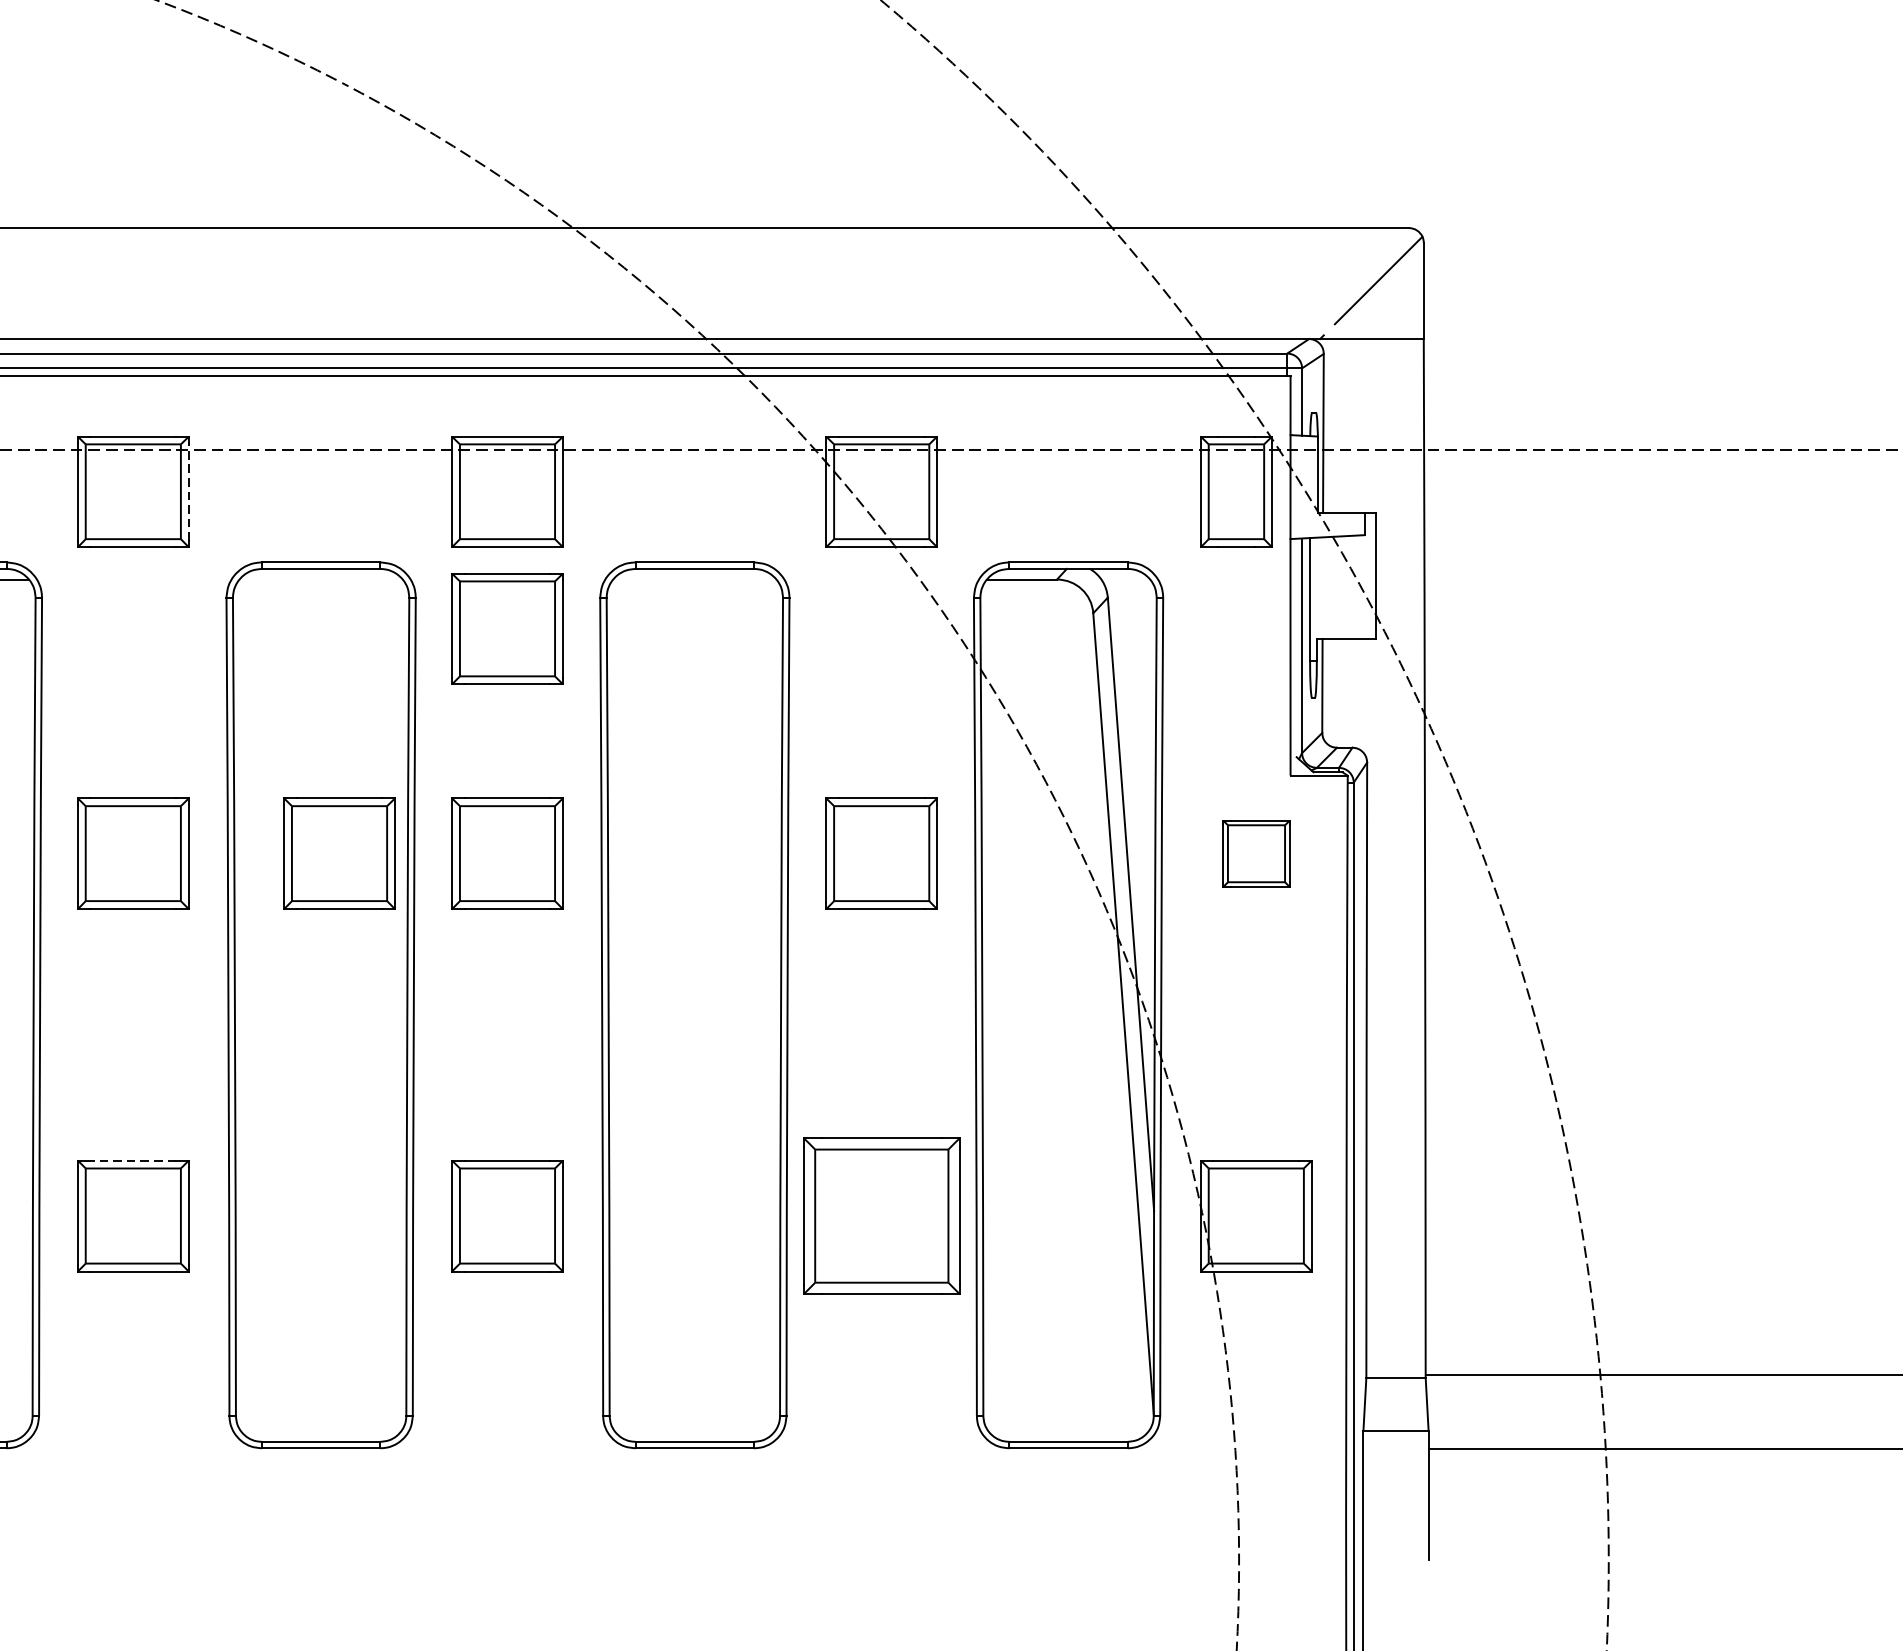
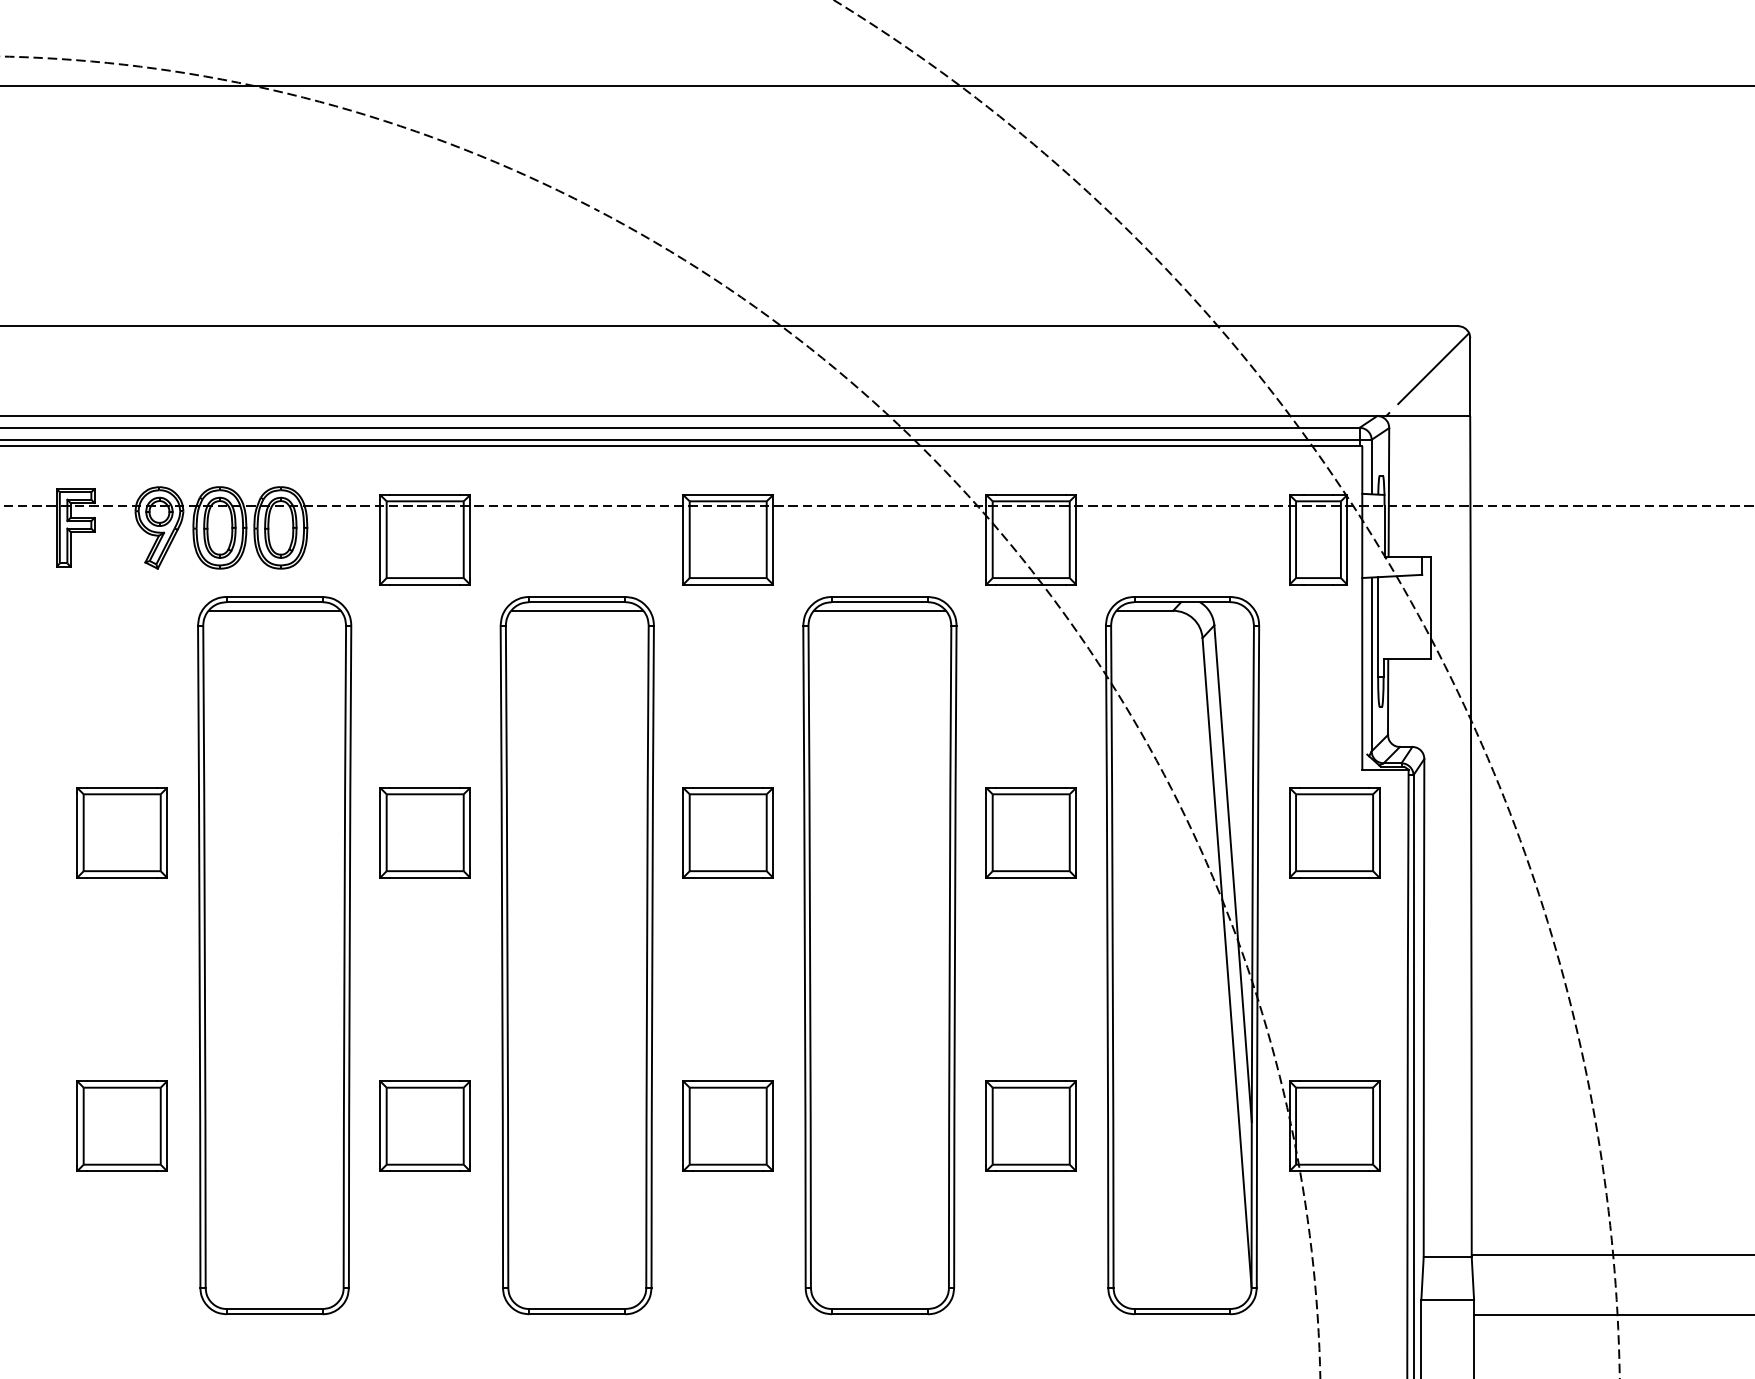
line: (189, 491) -> (470, 539), dashed -> solid
line: (321, 579) -> (577, 610), added
line: (695, 579) -> (880, 610), added
part: (506, 628) -> (727, 650), removed
part: (338, 853) -> (591, 832), removed
part: (1256, 853) -> (1334, 832), size x1.67
line: (133, 1160) -> (425, 1081), dashed -> solid
part: (880, 1215) -> (1030, 1125), size x0.71

